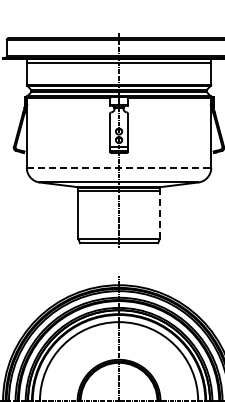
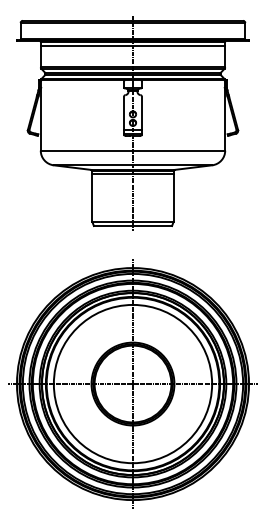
line: (119, 167) -> (133, 150), dashed -> solid
line: (159, 214) -> (173, 197), dashed -> solid

